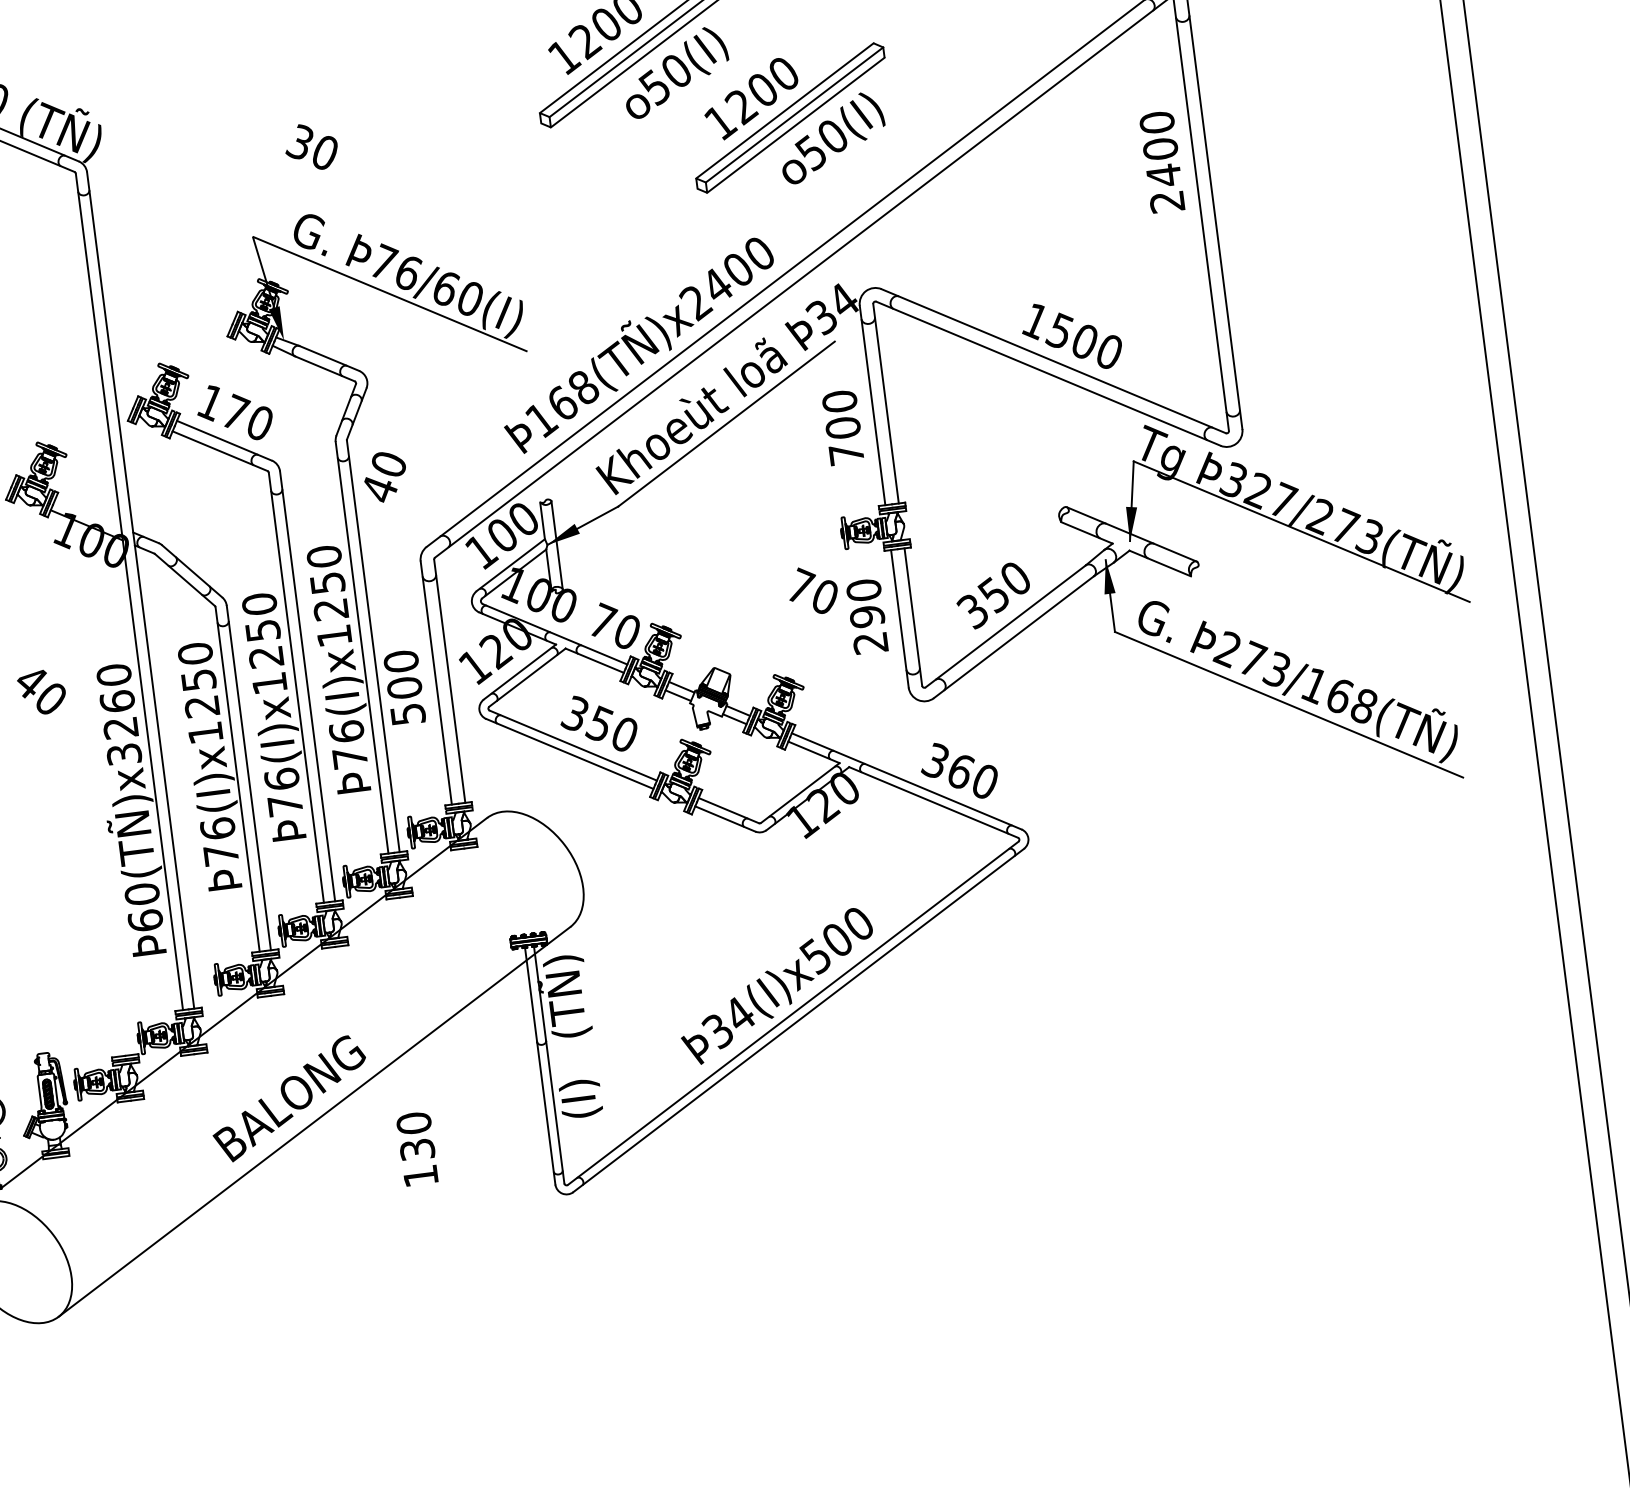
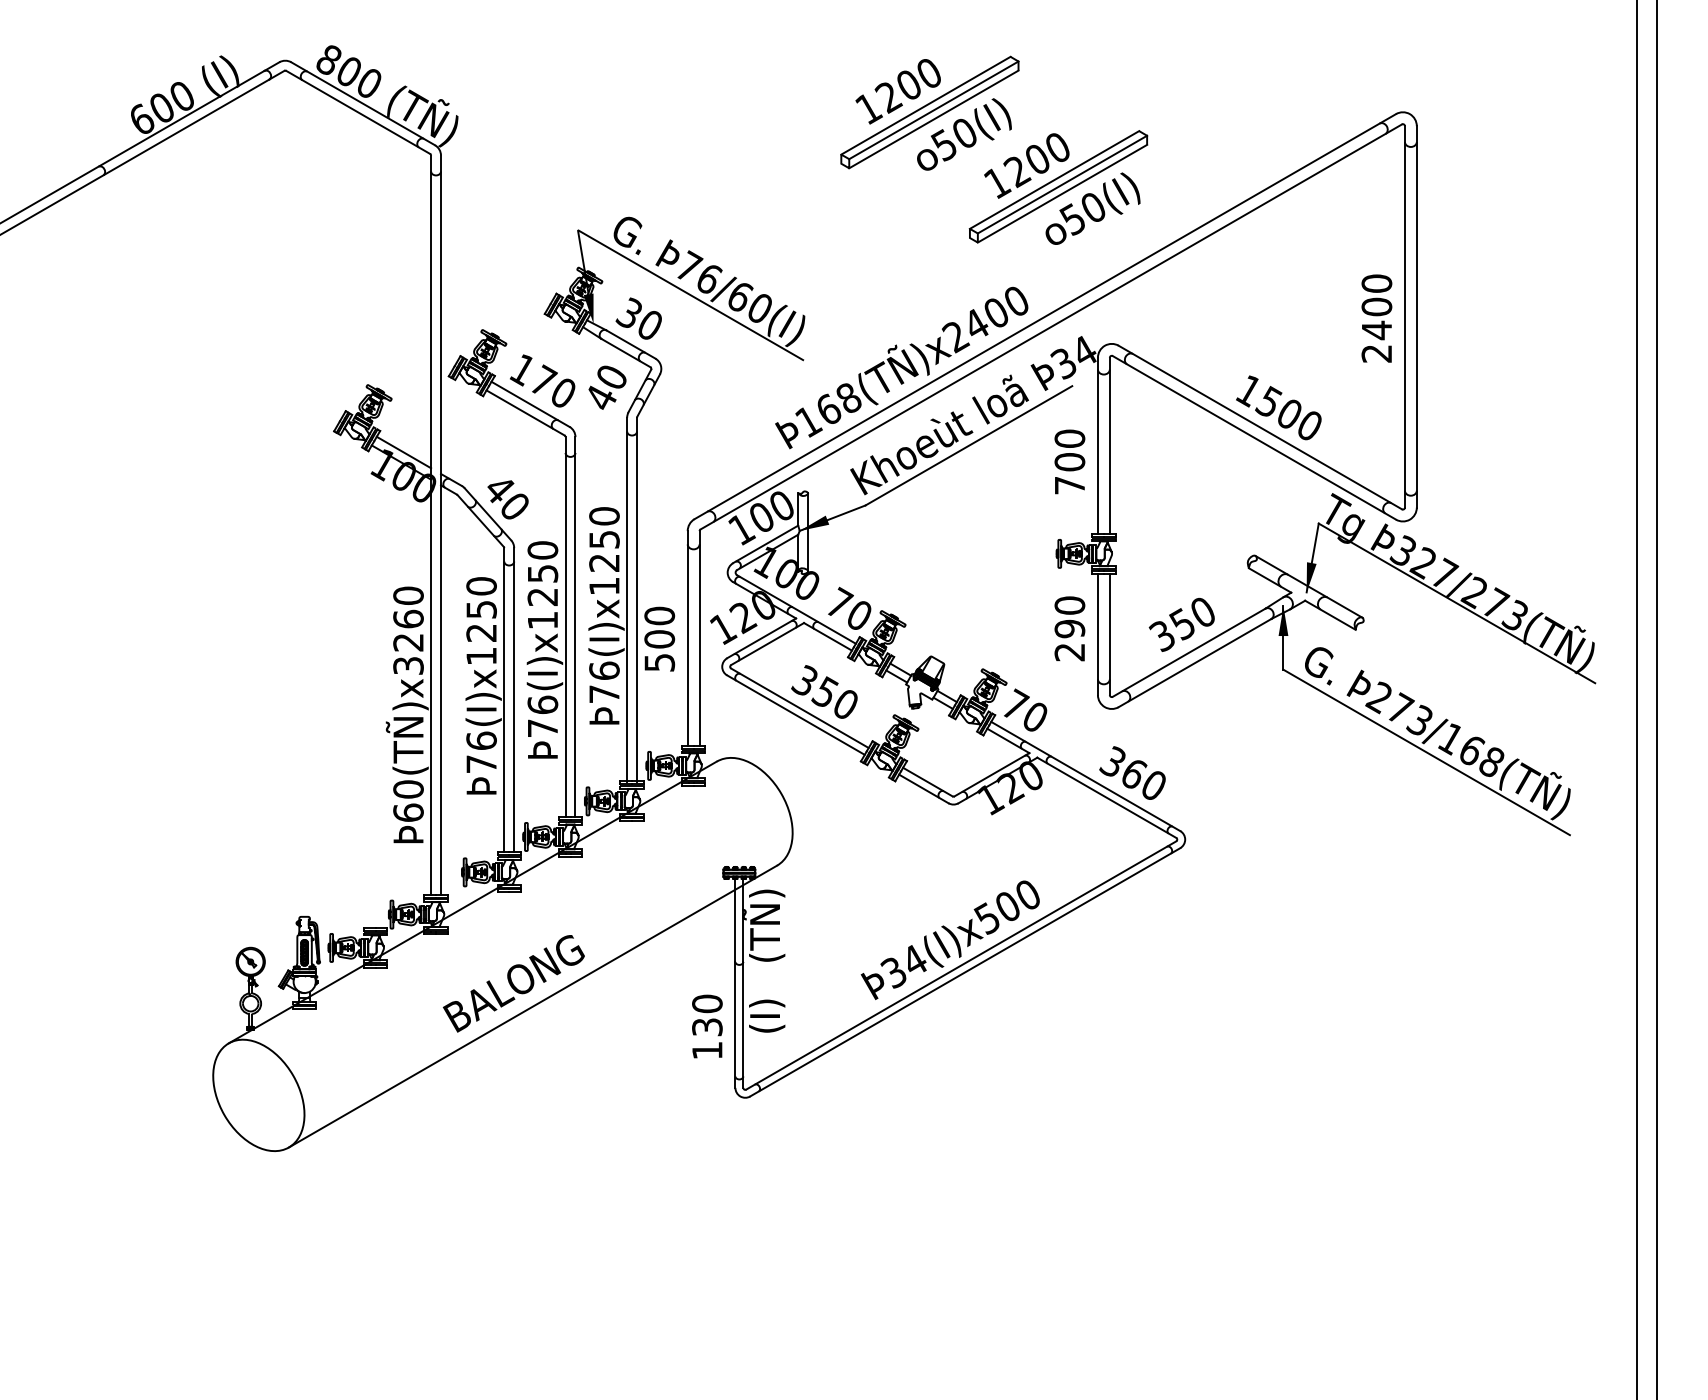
text: (310, 146) -> (638, 318), moved
text: (1161, 162) -> (1376, 318), moved
text: (385, 476) -> (607, 387), moved
line: (87, 513) -> (403, 452), added
text: (812, 589) -> (1025, 709), moved
text: (41, 692) -> (507, 499), moved
text: (417, 1148) -> (707, 1026), moved

